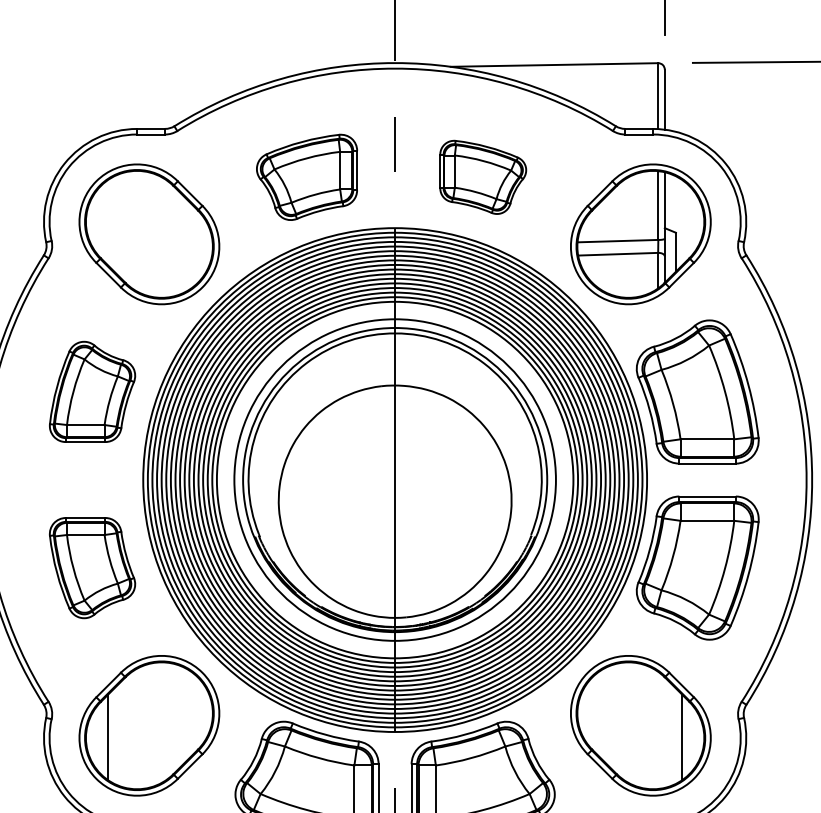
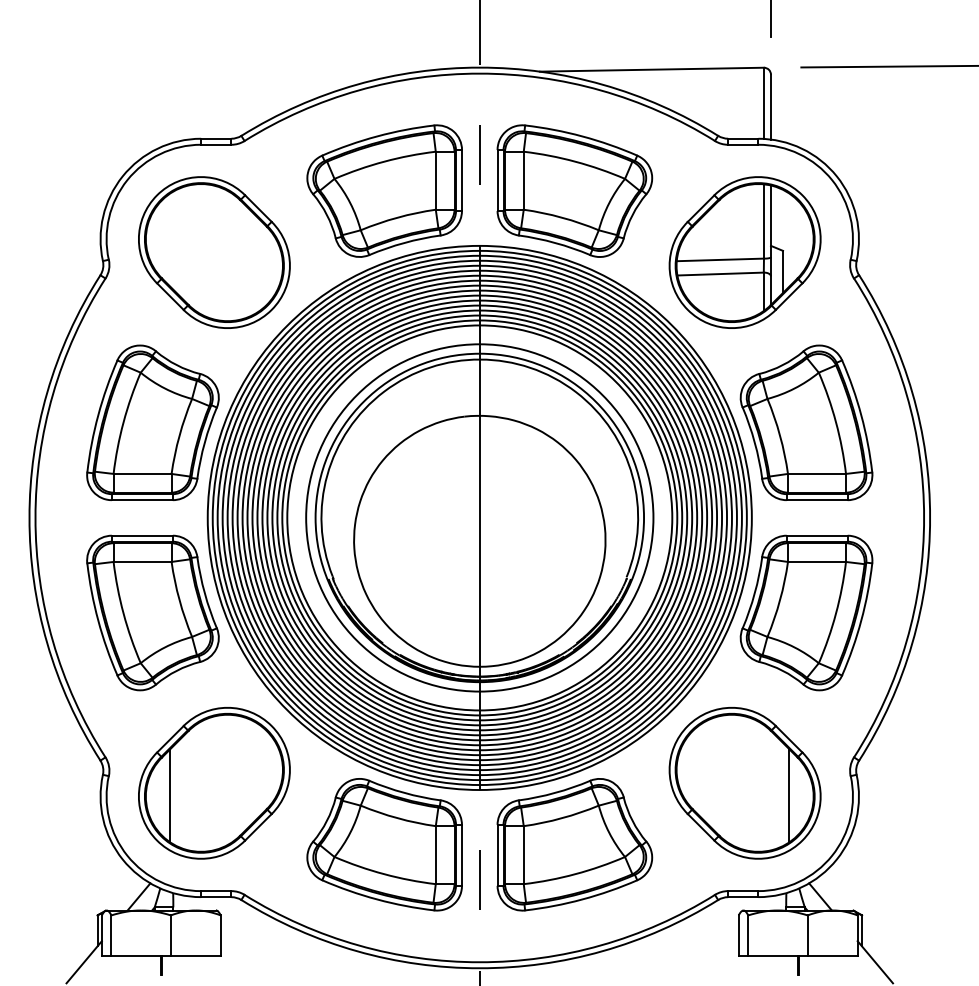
part: (306, 176) -> (384, 190), size x1.43
part: (482, 176) -> (574, 190), size x1.67
part: (92, 391) -> (152, 422), size x1.43
part: (92, 567) -> (152, 612), size x1.43

